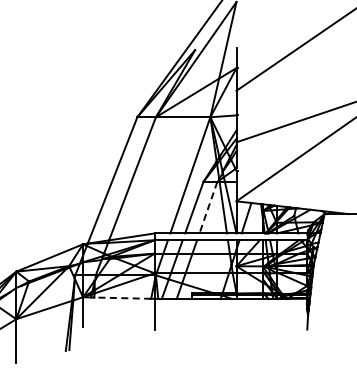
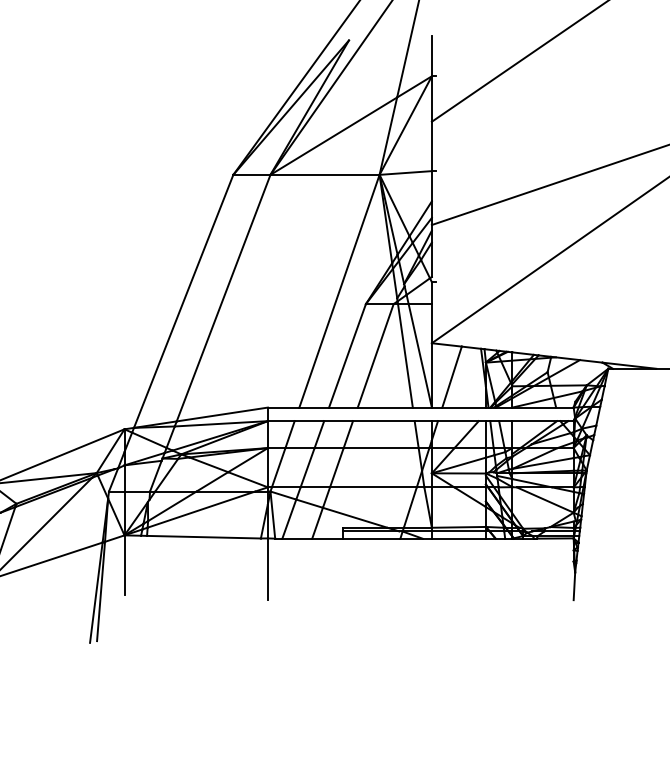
line: (208, 208) -> (375, 357), dashed -> solid
line: (122, 298) -> (203, 537), dashed -> solid

